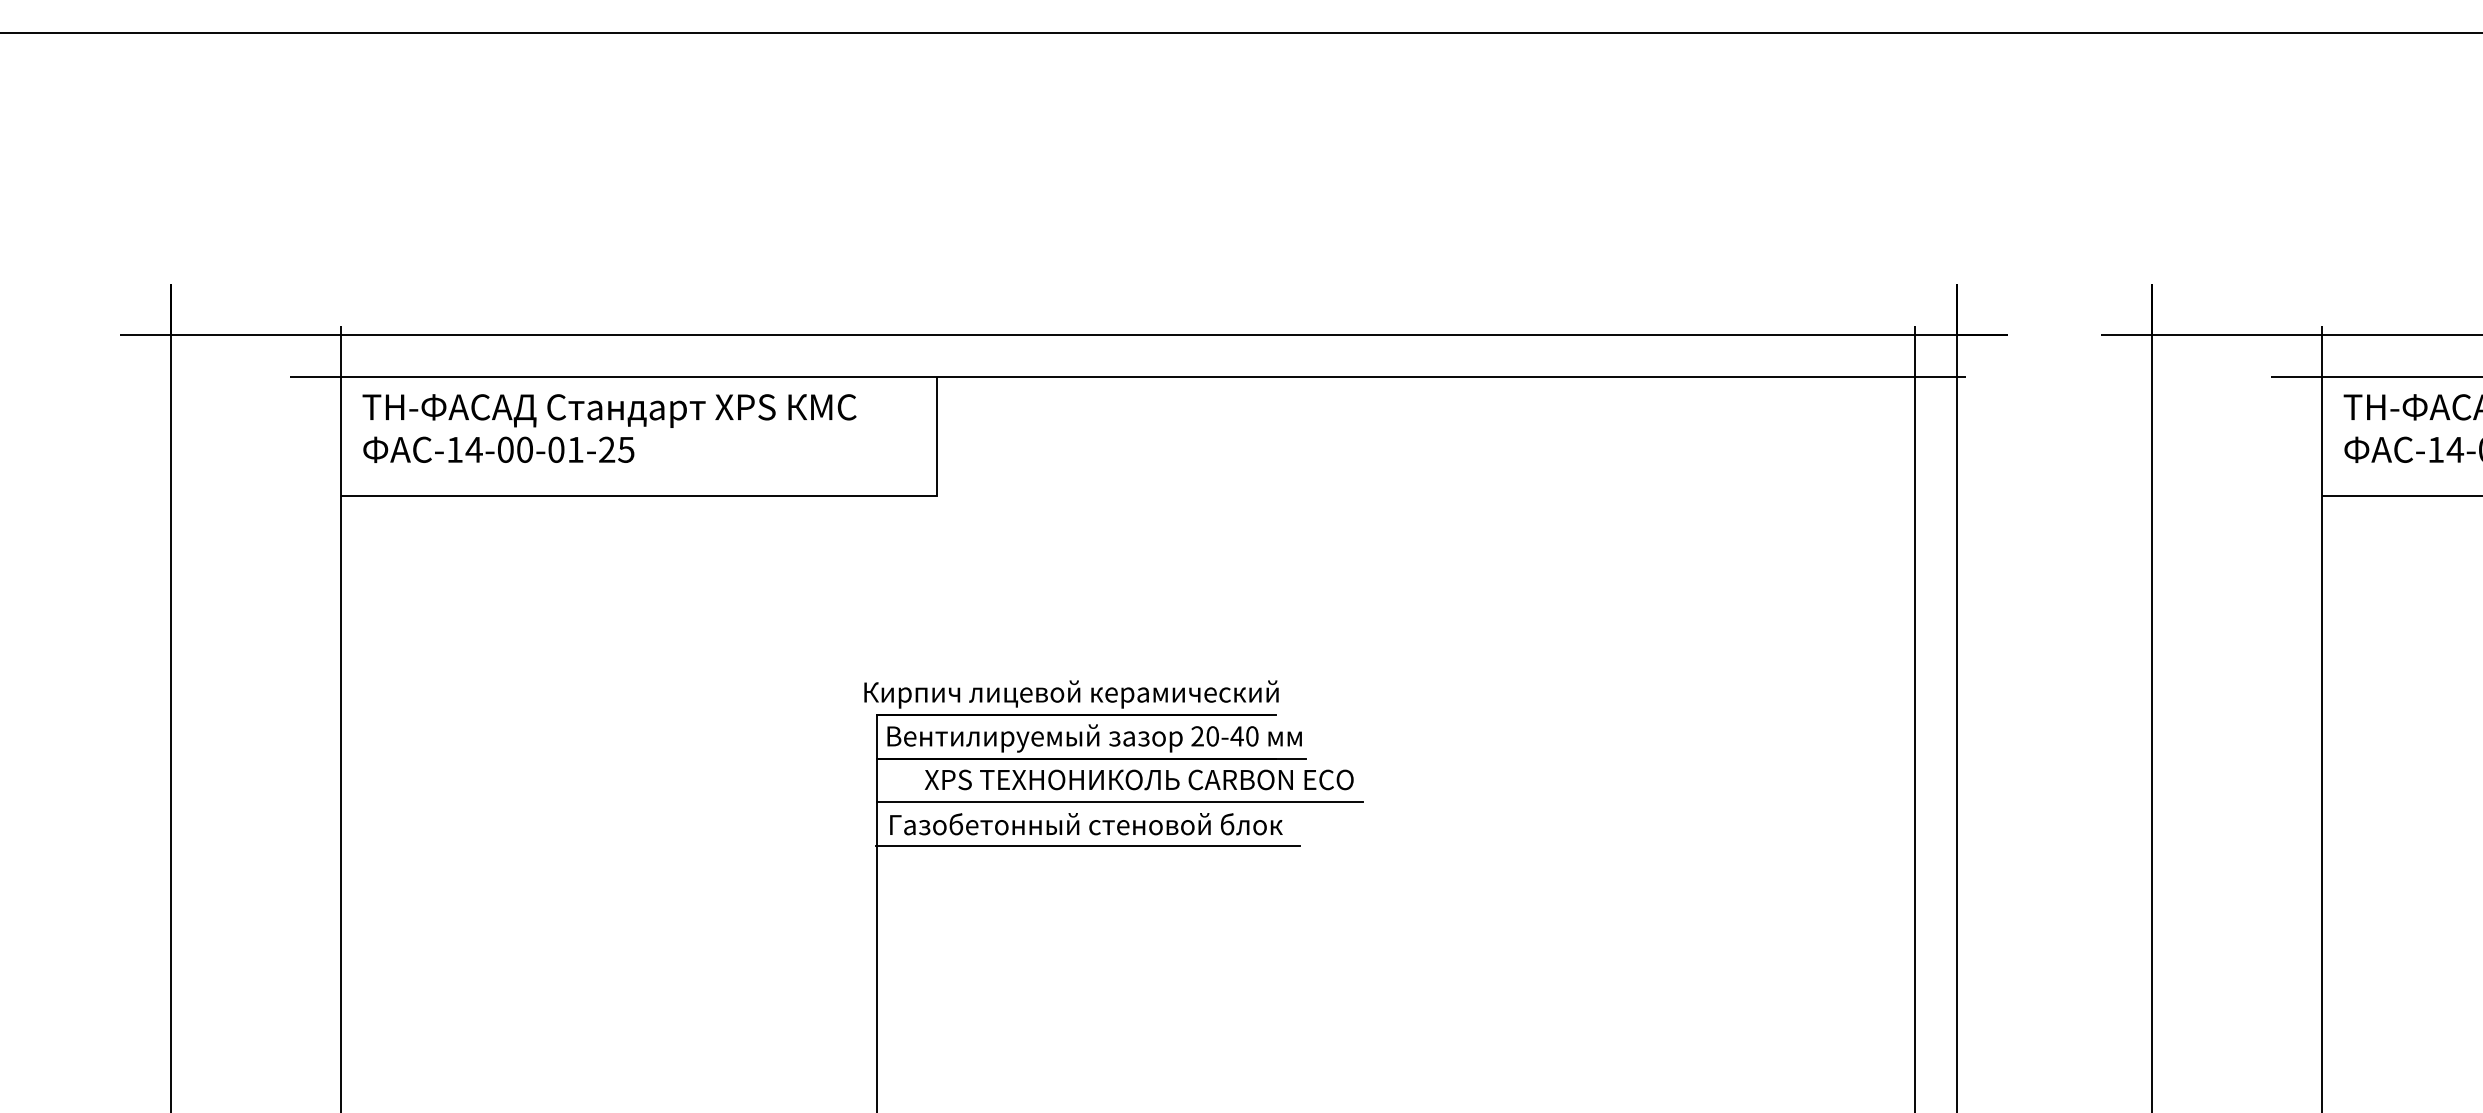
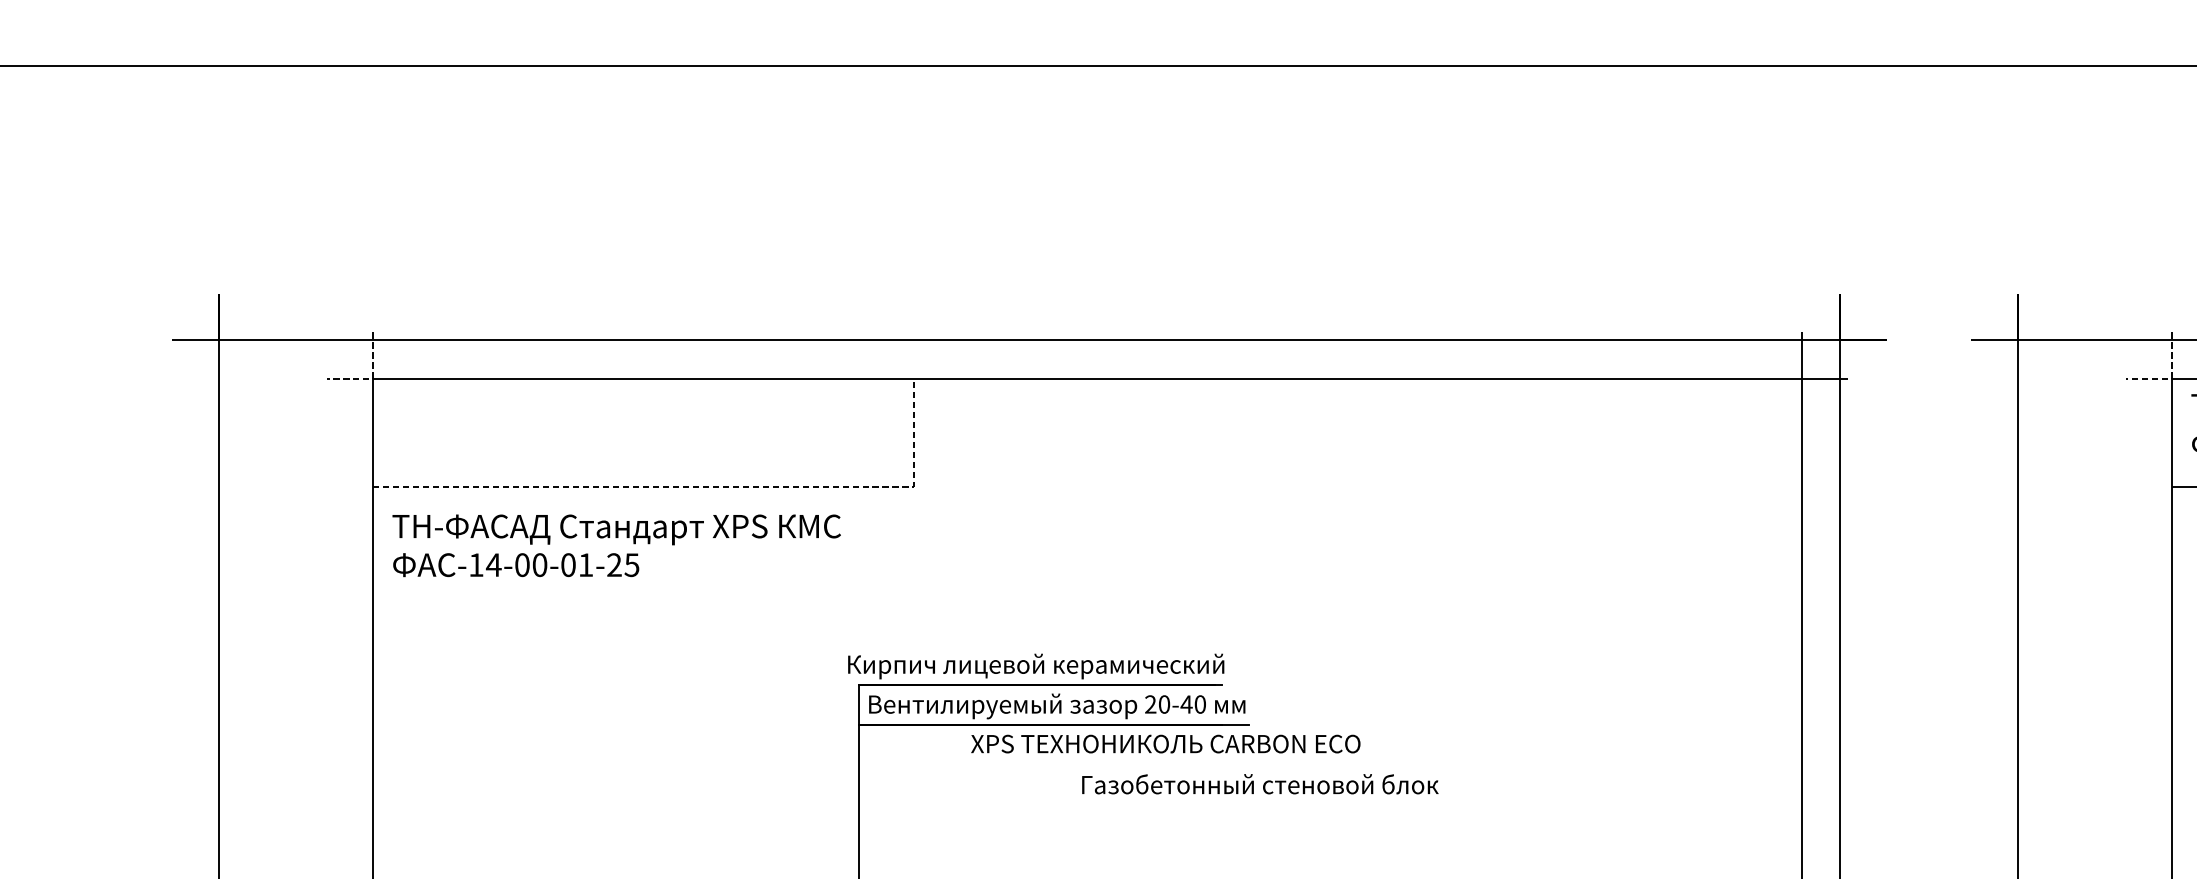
line: (341, 377) -> (373, 378), solid -> dashed
line: (2322, 377) -> (2172, 378), solid -> dashed
text: (609, 428) -> (616, 545), moved
line: (699, 496) -> (698, 486), solid -> dashed
text: (1139, 779) -> (1166, 743), moved
line: (1119, 802) -> (1079, 764), removed
text: (1086, 824) -> (1260, 784), moved
line: (1087, 845) -> (1050, 803), removed

